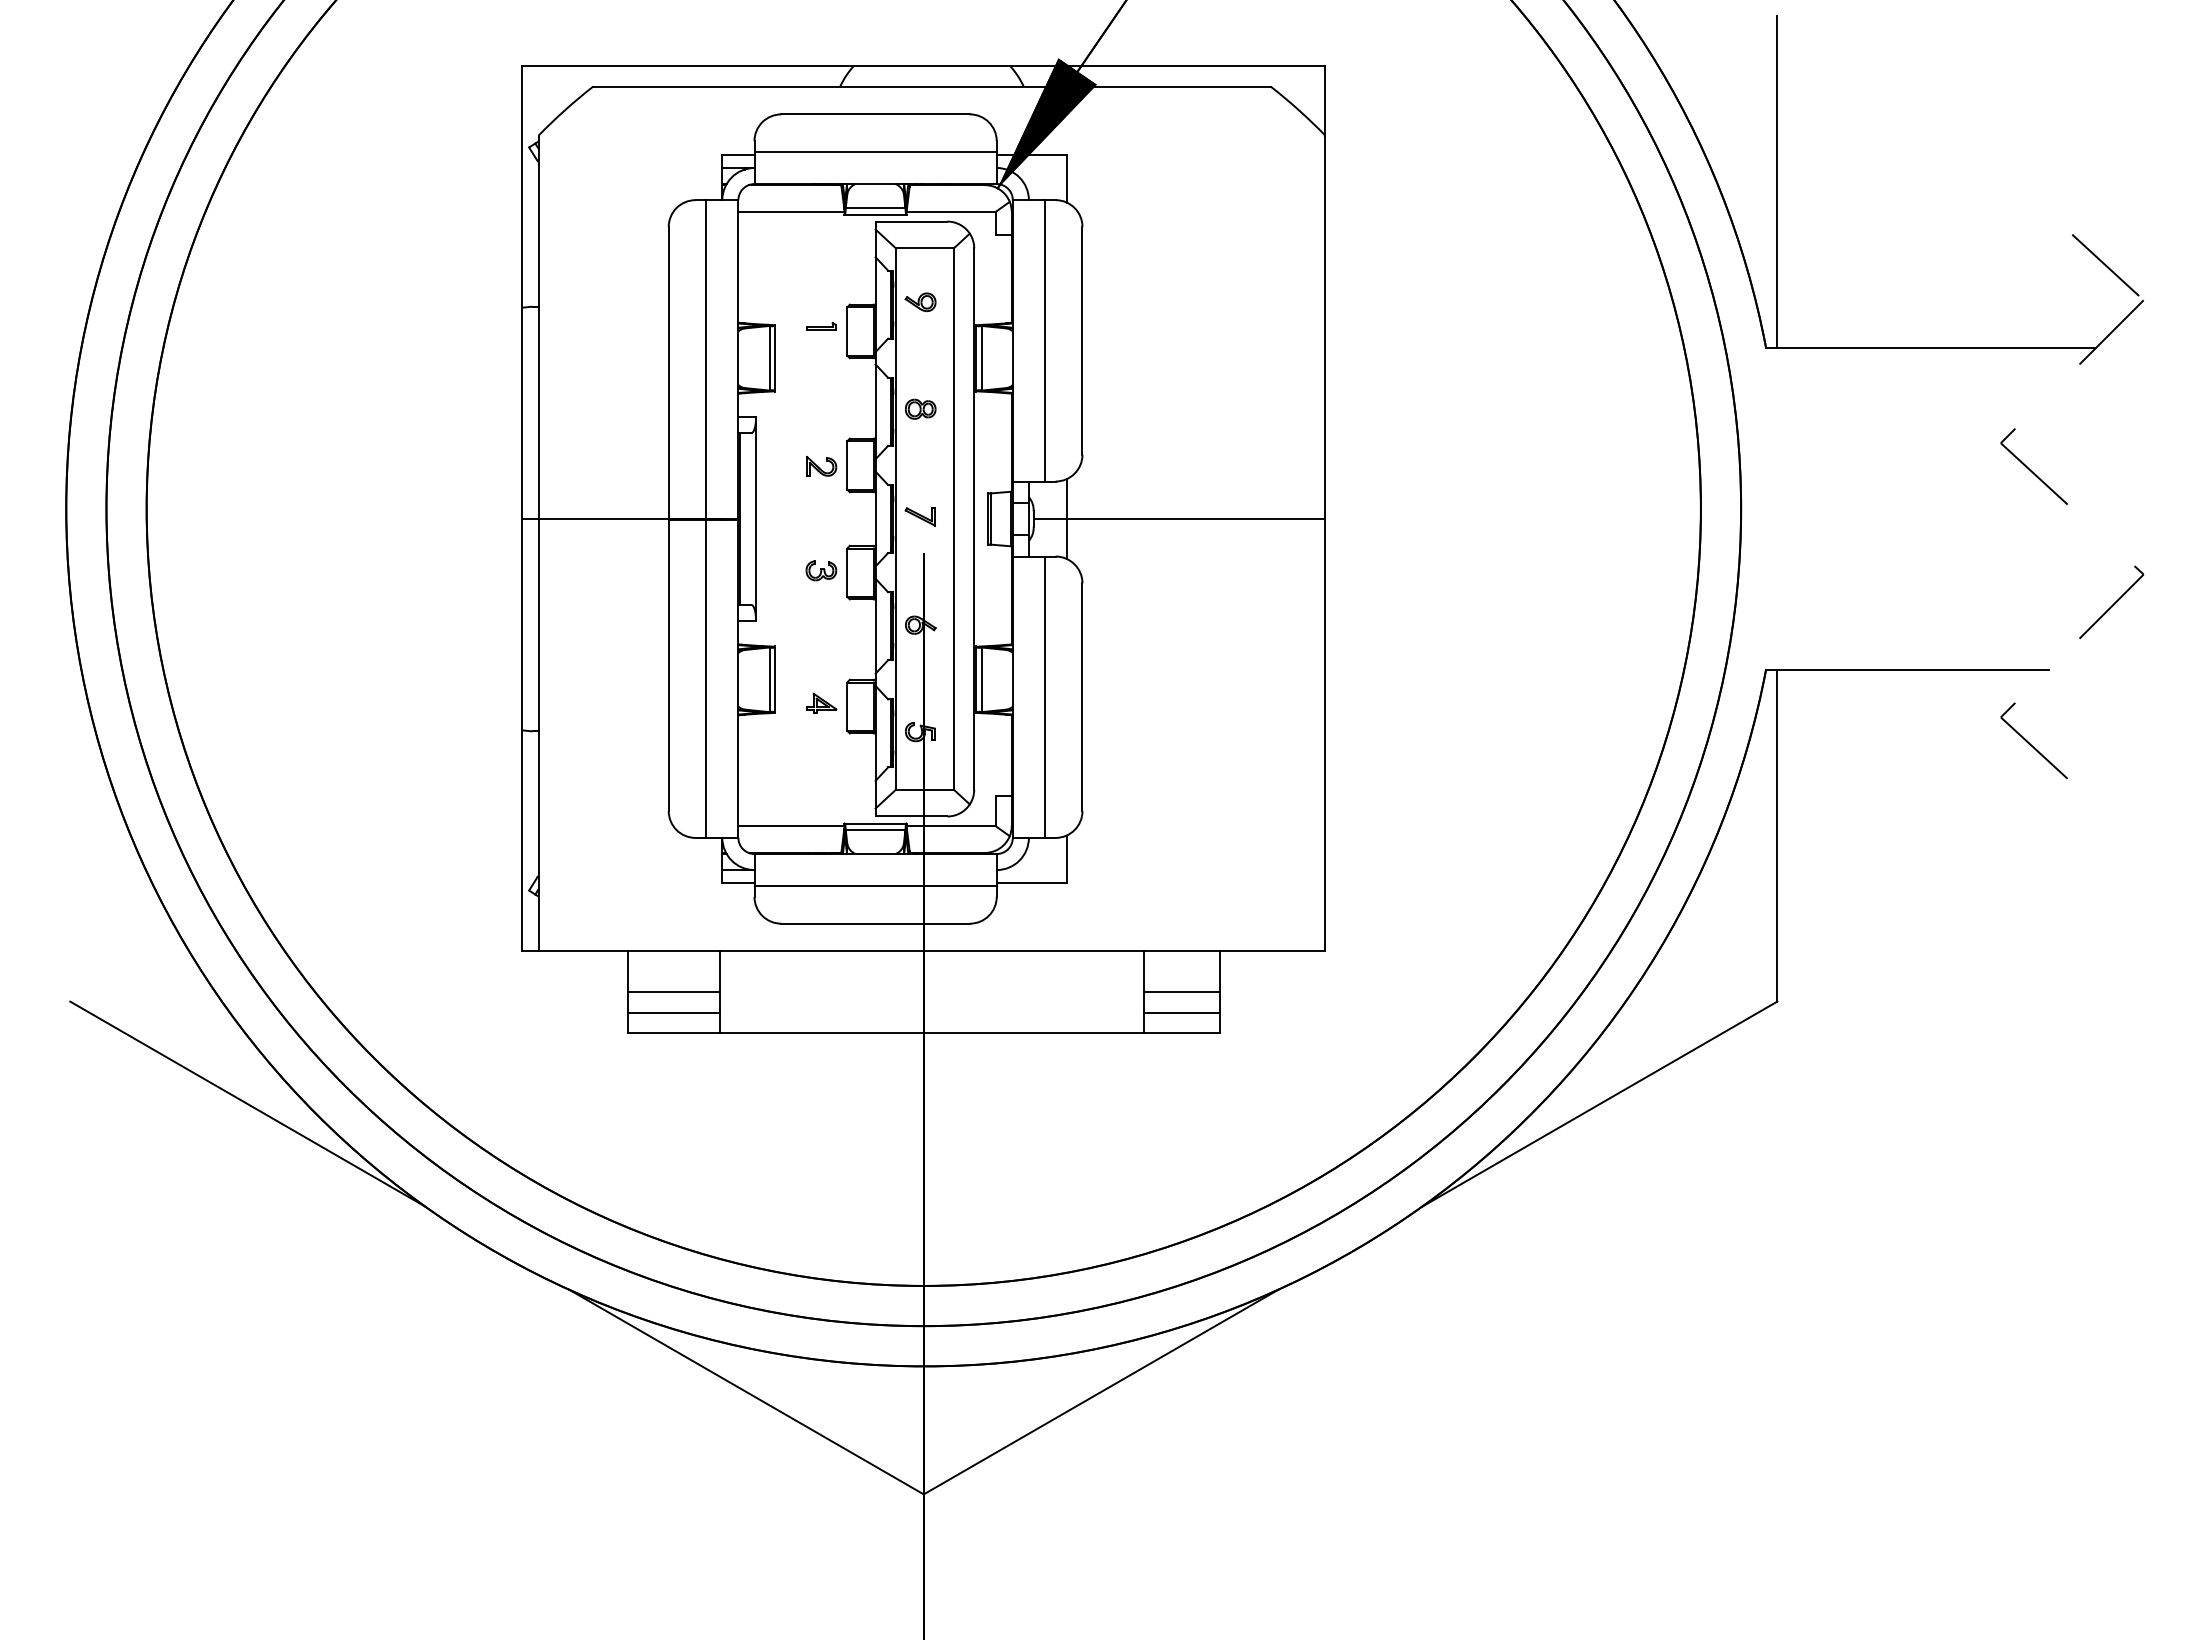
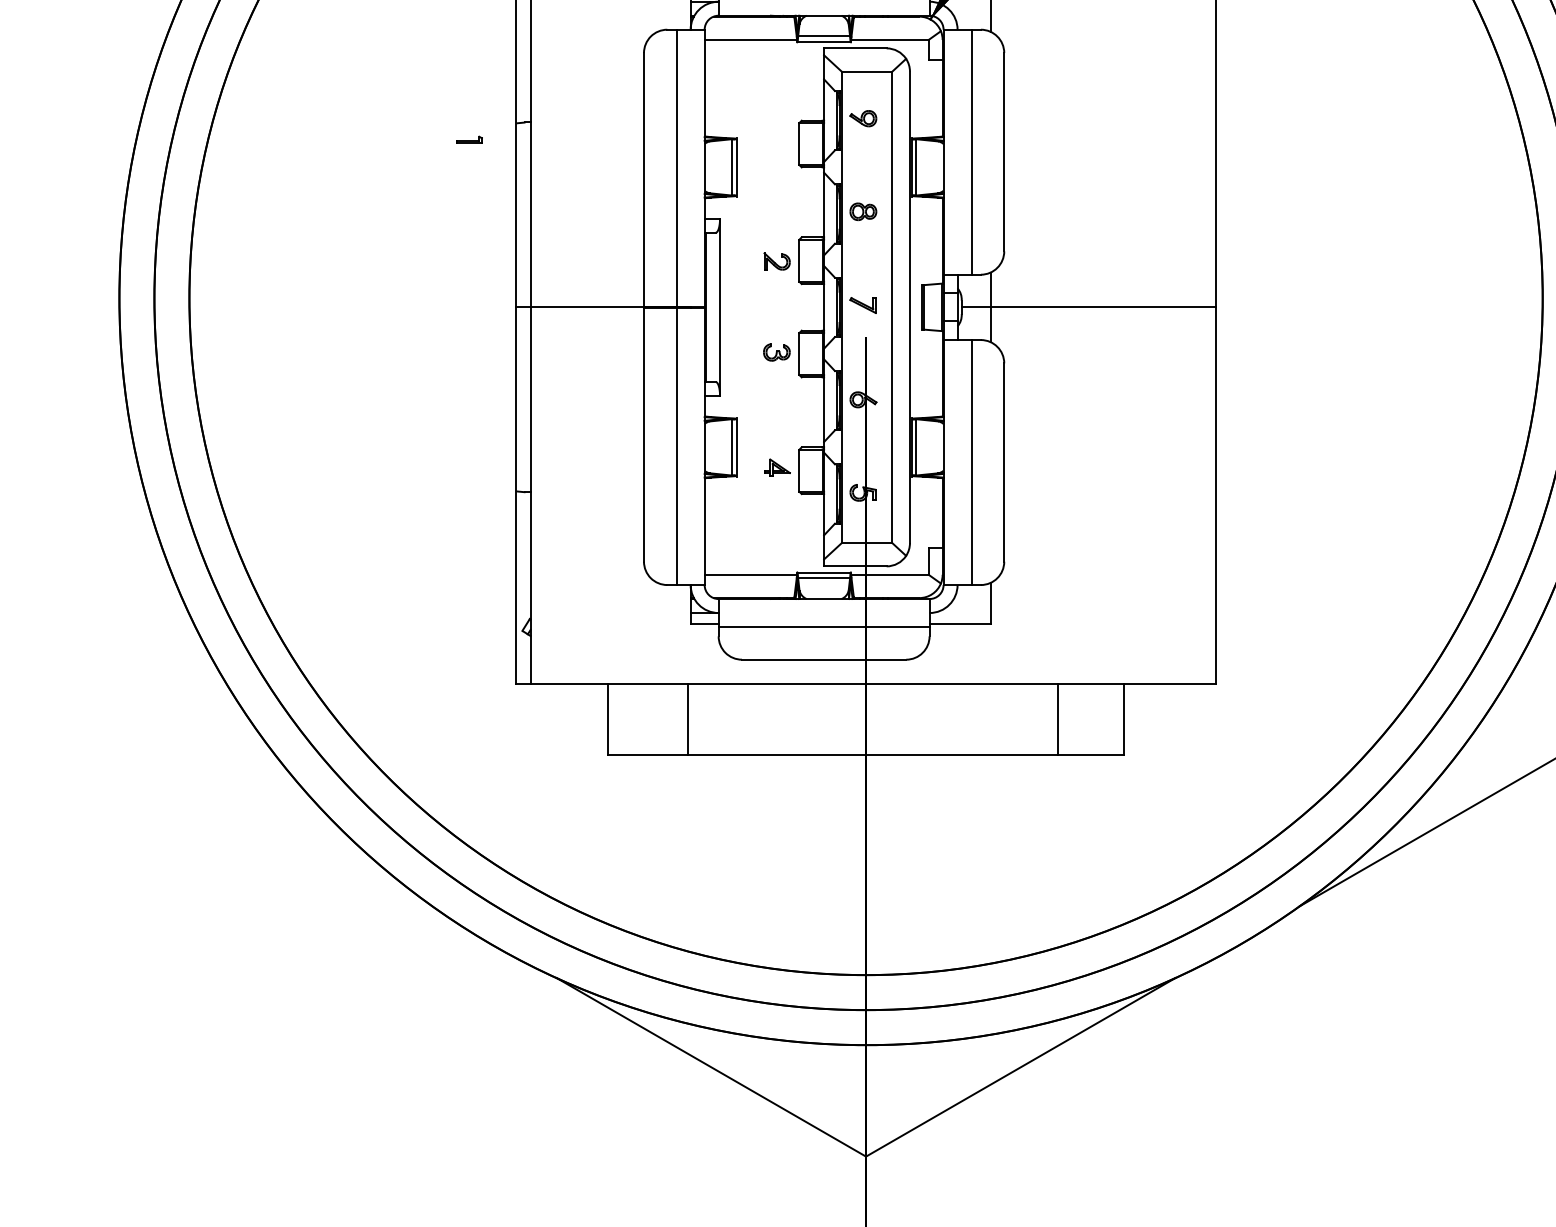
part: (821, 326) -> (469, 139), moved
line: (673, 992) -> (648, 719), removed
line: (1181, 992) -> (1090, 719), removed
line: (673, 1012) -> (648, 737), removed
line: (1181, 1012) -> (1090, 737), removed
line: (247, 1103) -> (277, 816), removed

